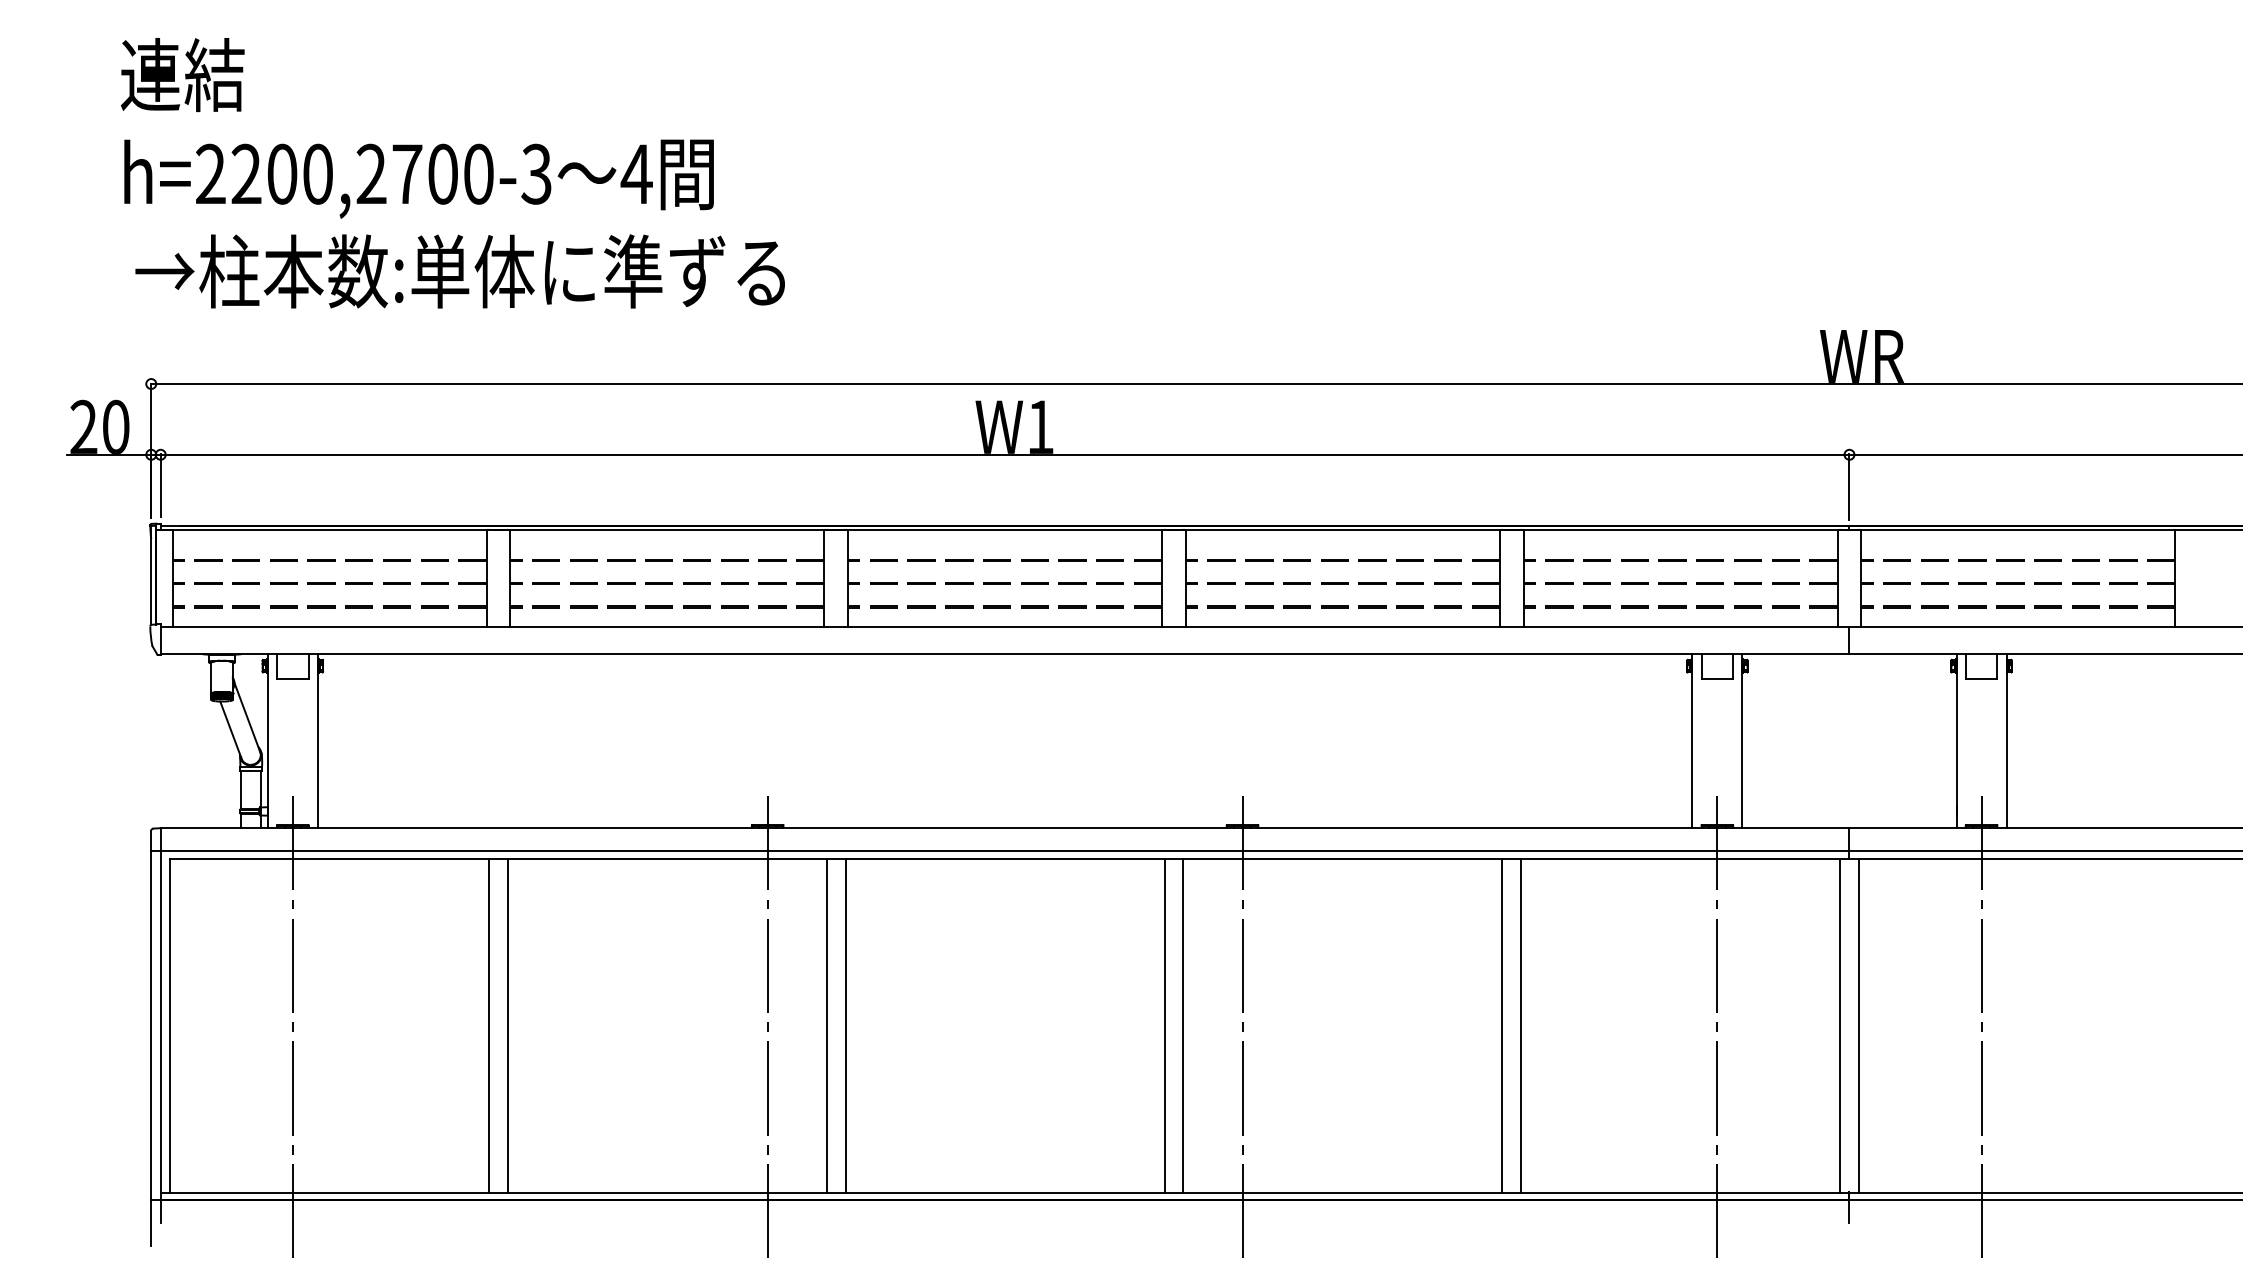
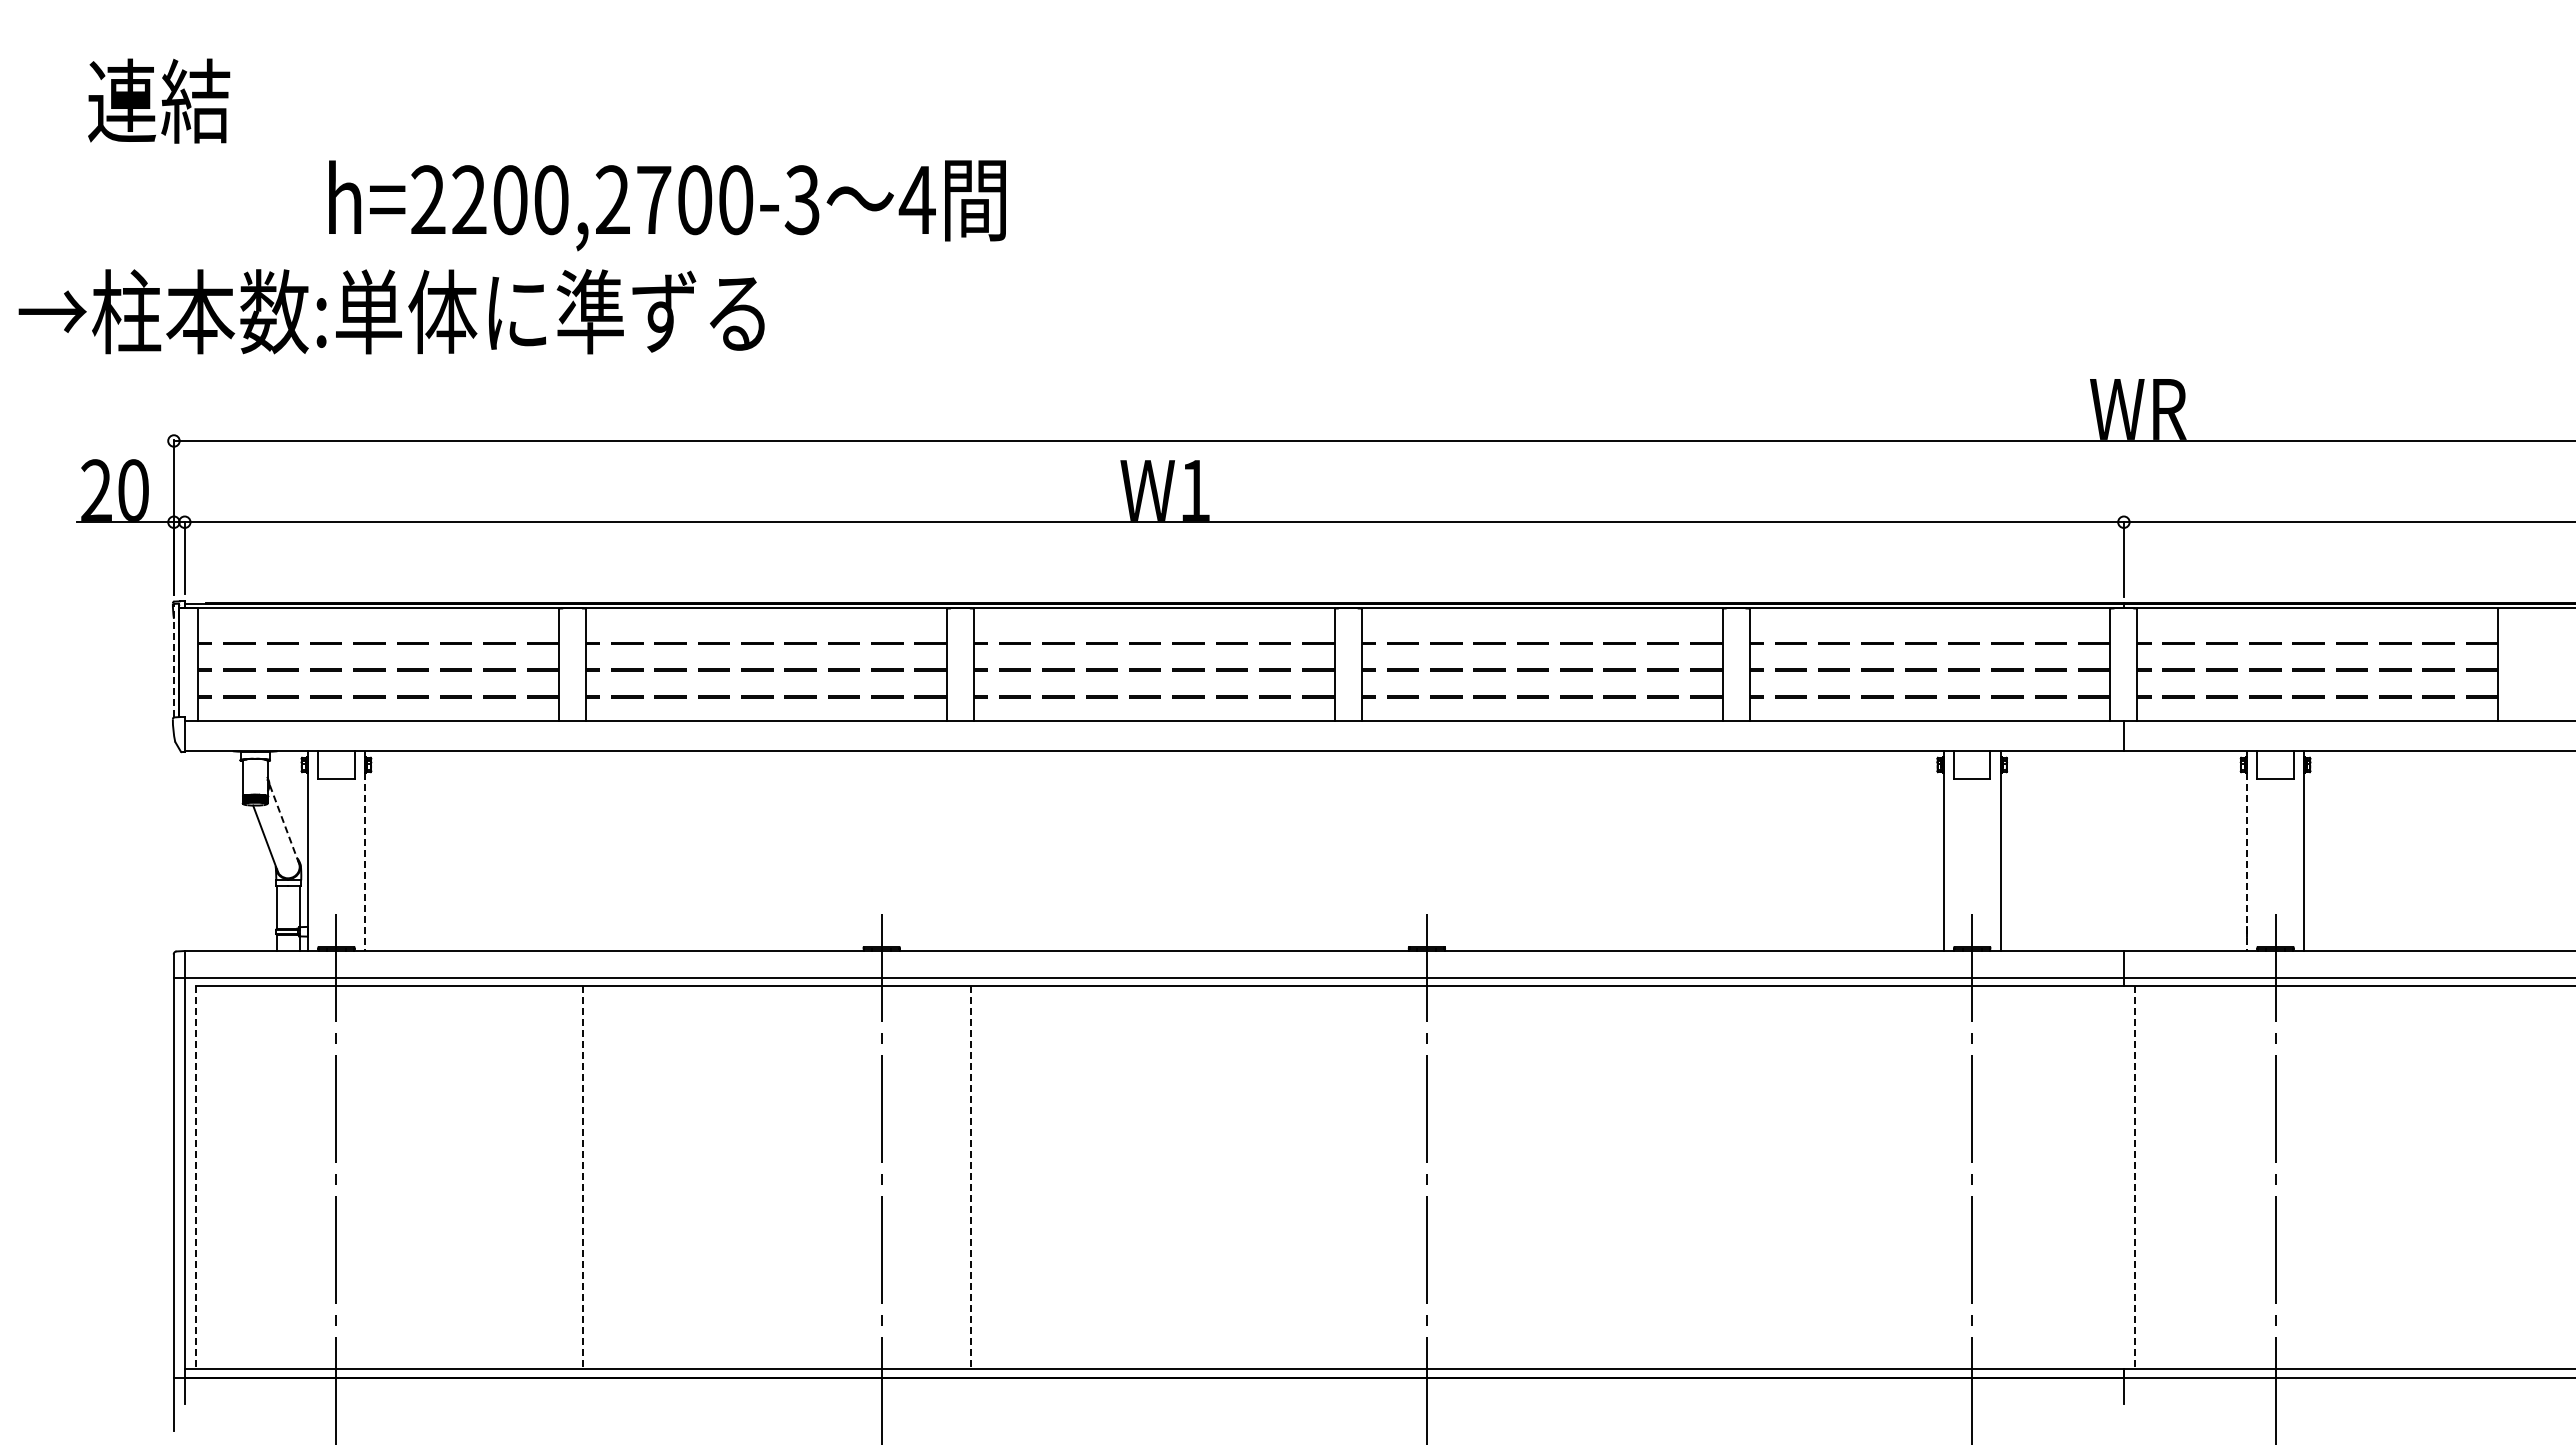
text: (183, 74) -> (159, 100), moved
text: (419, 178) -> (667, 205), moved
text: (460, 271) -> (391, 311), moved
line: (150, 575) -> (173, 660), solid -> dashed
line: (247, 718) -> (284, 824), solid -> dashed
line: (318, 741) -> (365, 851), solid -> dashed
line: (1956, 741) -> (2246, 851), solid -> dashed
line: (170, 1025) -> (195, 1177), solid -> dashed
line: (488, 1025) -> (561, 1177), removed
line: (507, 1025) -> (583, 1177), solid -> dashed
line: (826, 1025) -> (949, 1177), removed
line: (845, 1025) -> (971, 1177), solid -> dashed
line: (1164, 1025) -> (1337, 1177), removed
line: (1183, 1025) -> (1359, 1177), removed
line: (1502, 1025) -> (1725, 1177), removed
line: (1520, 1025) -> (1746, 1177), removed
line: (1840, 1025) -> (2113, 1177), removed
line: (1858, 1025) -> (2134, 1177), solid -> dashed

